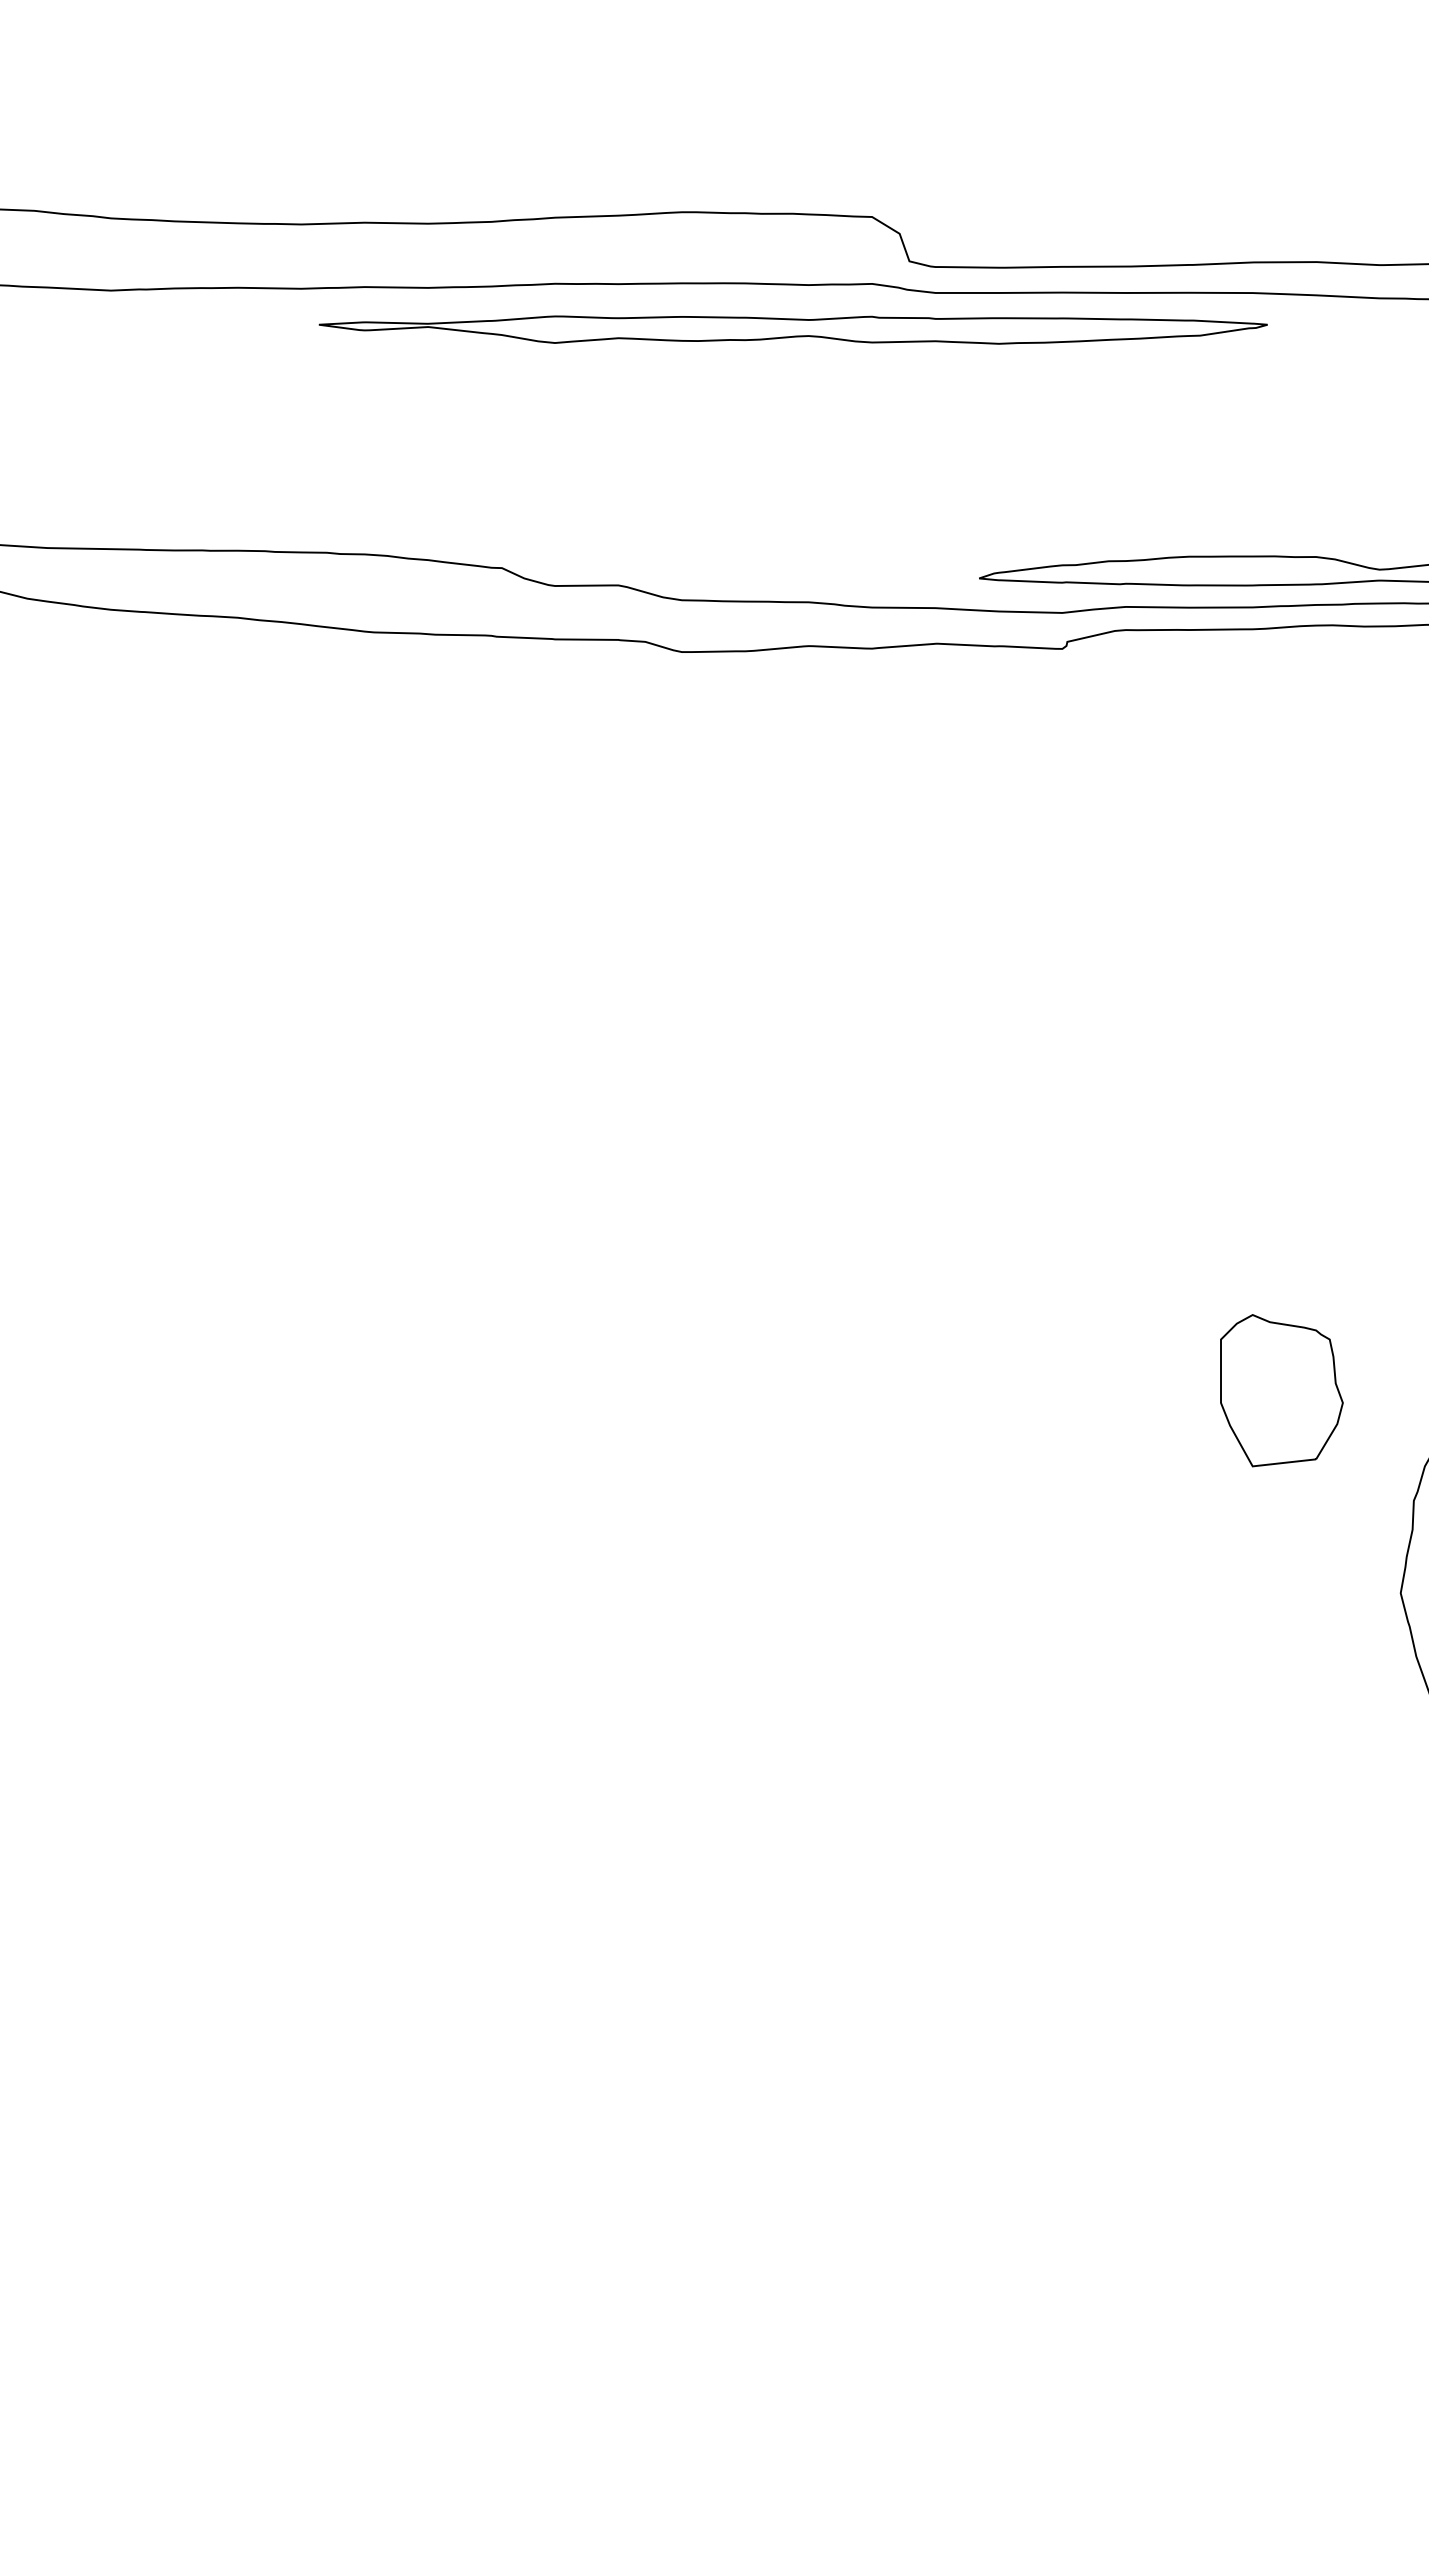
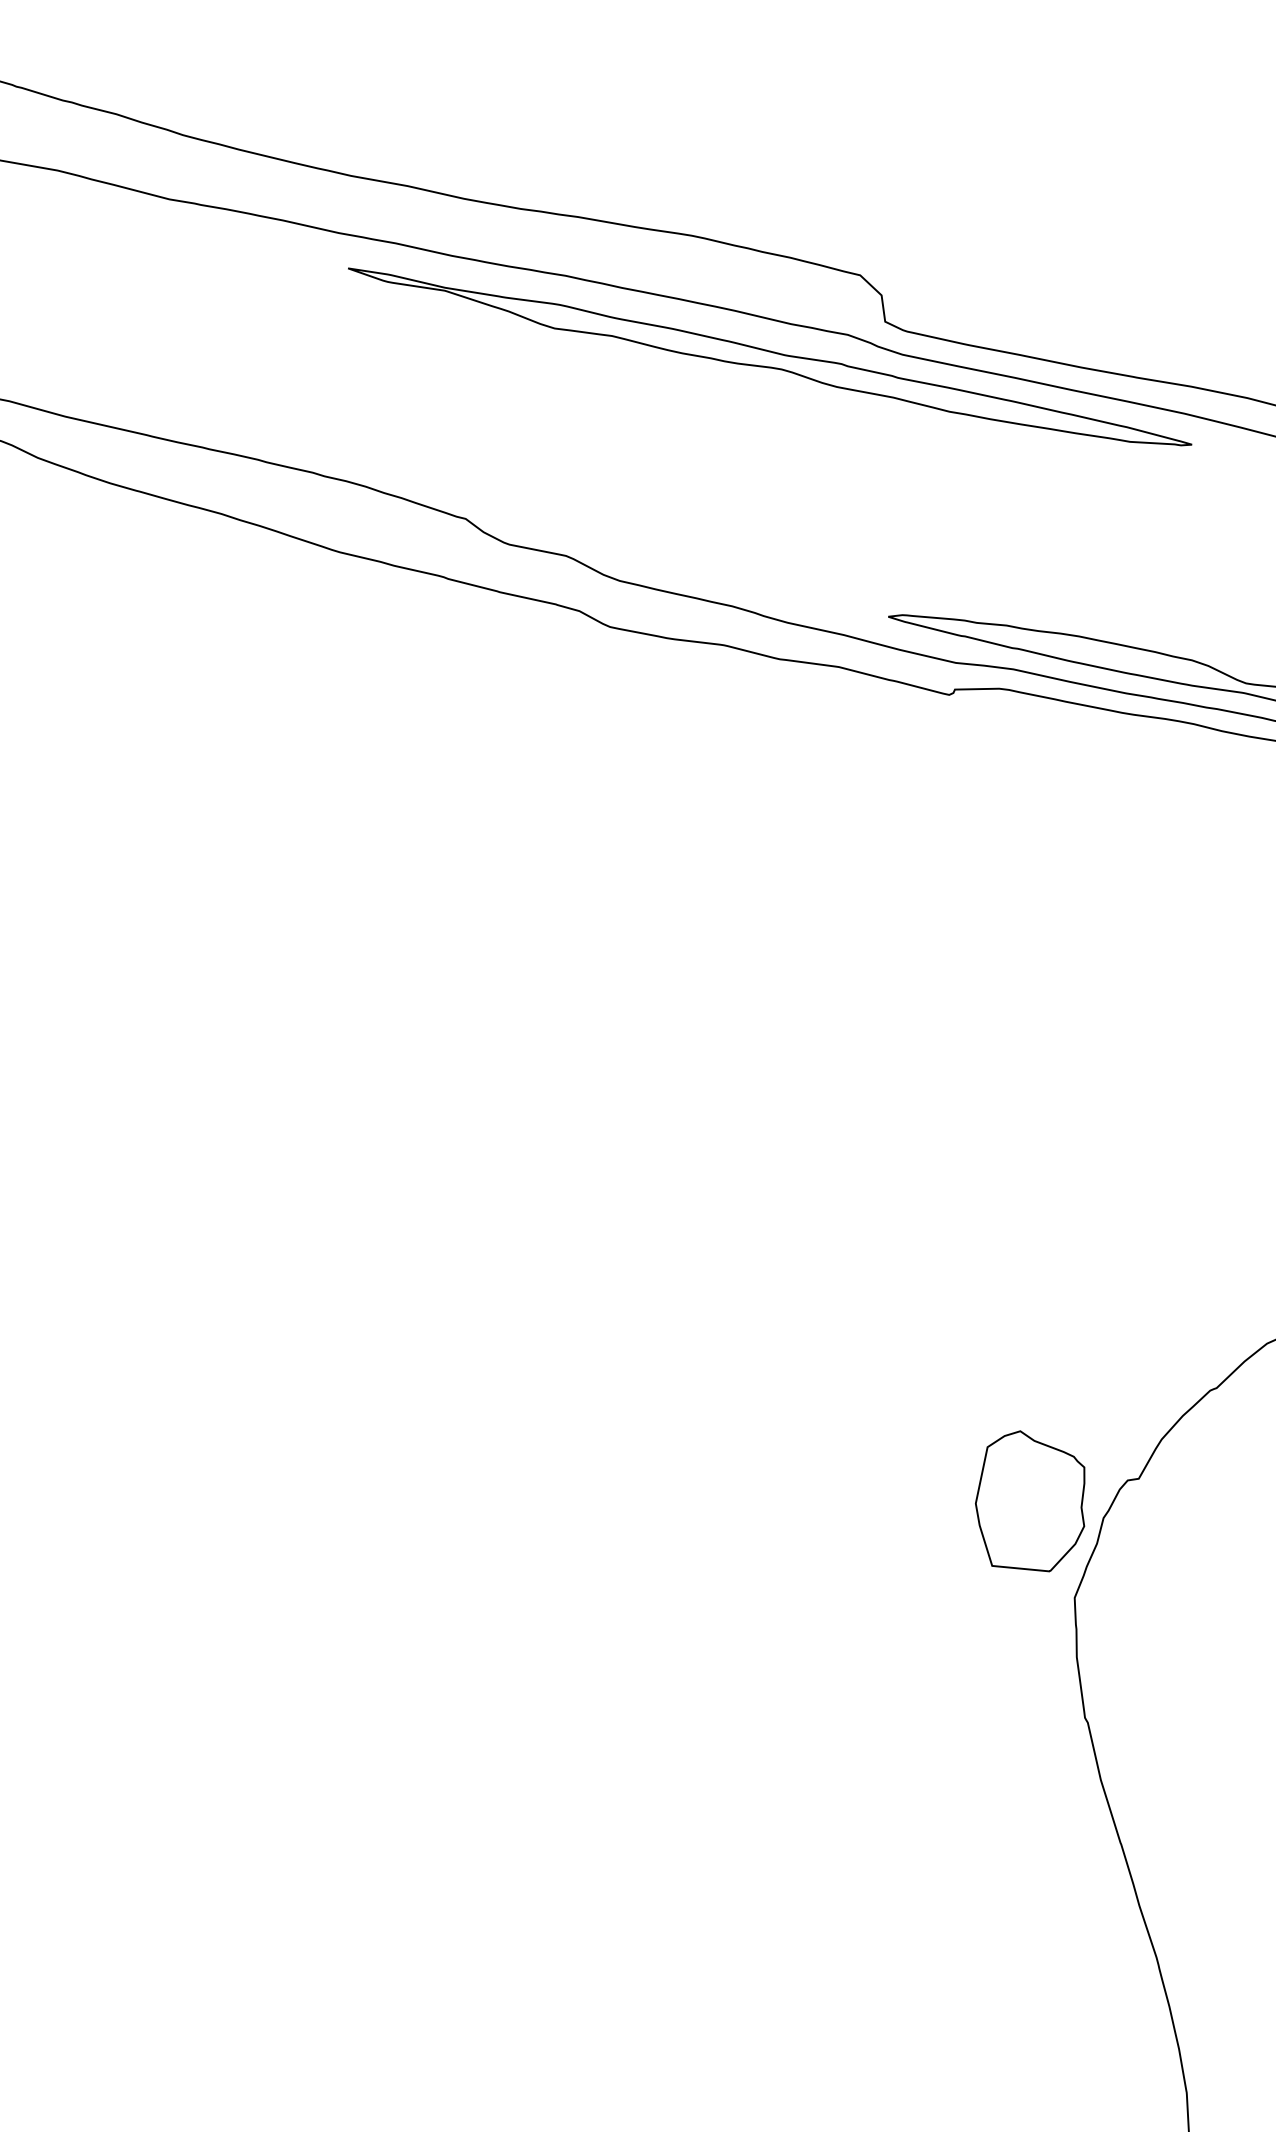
part: (1281, 1390) -> (1031, 1503), moved

